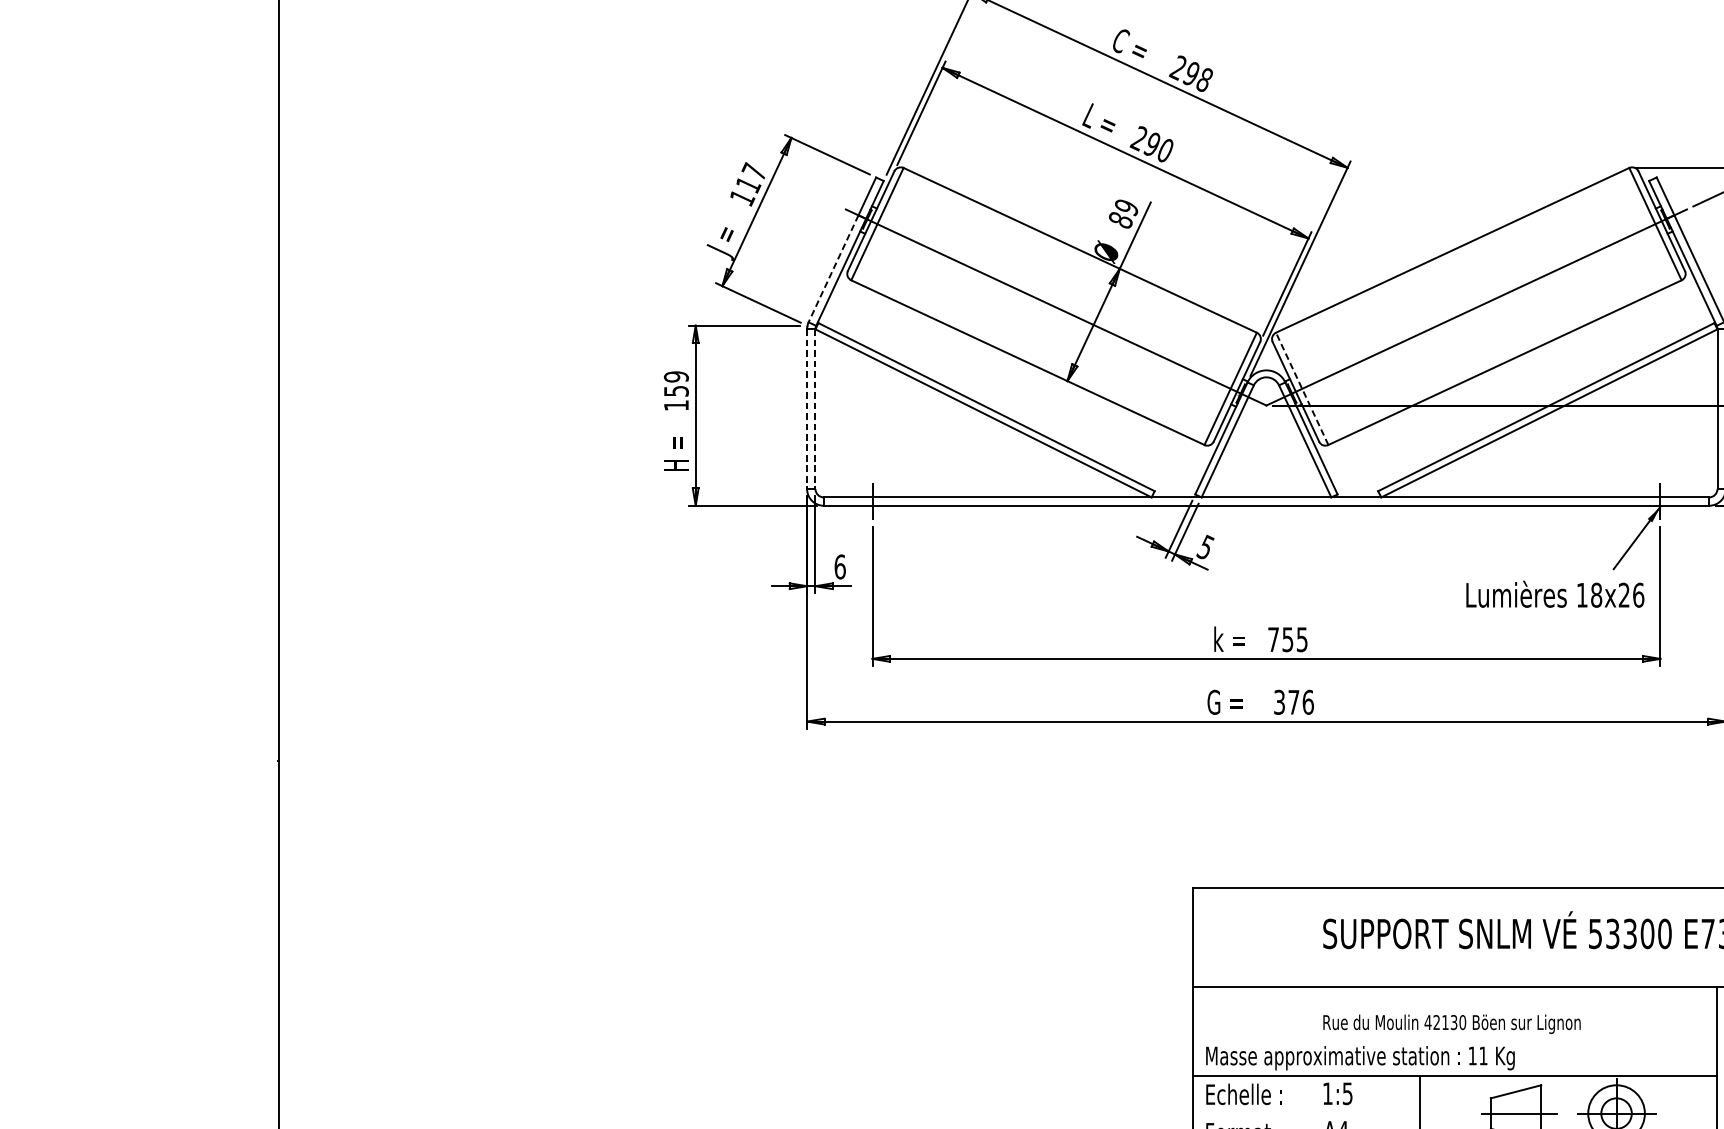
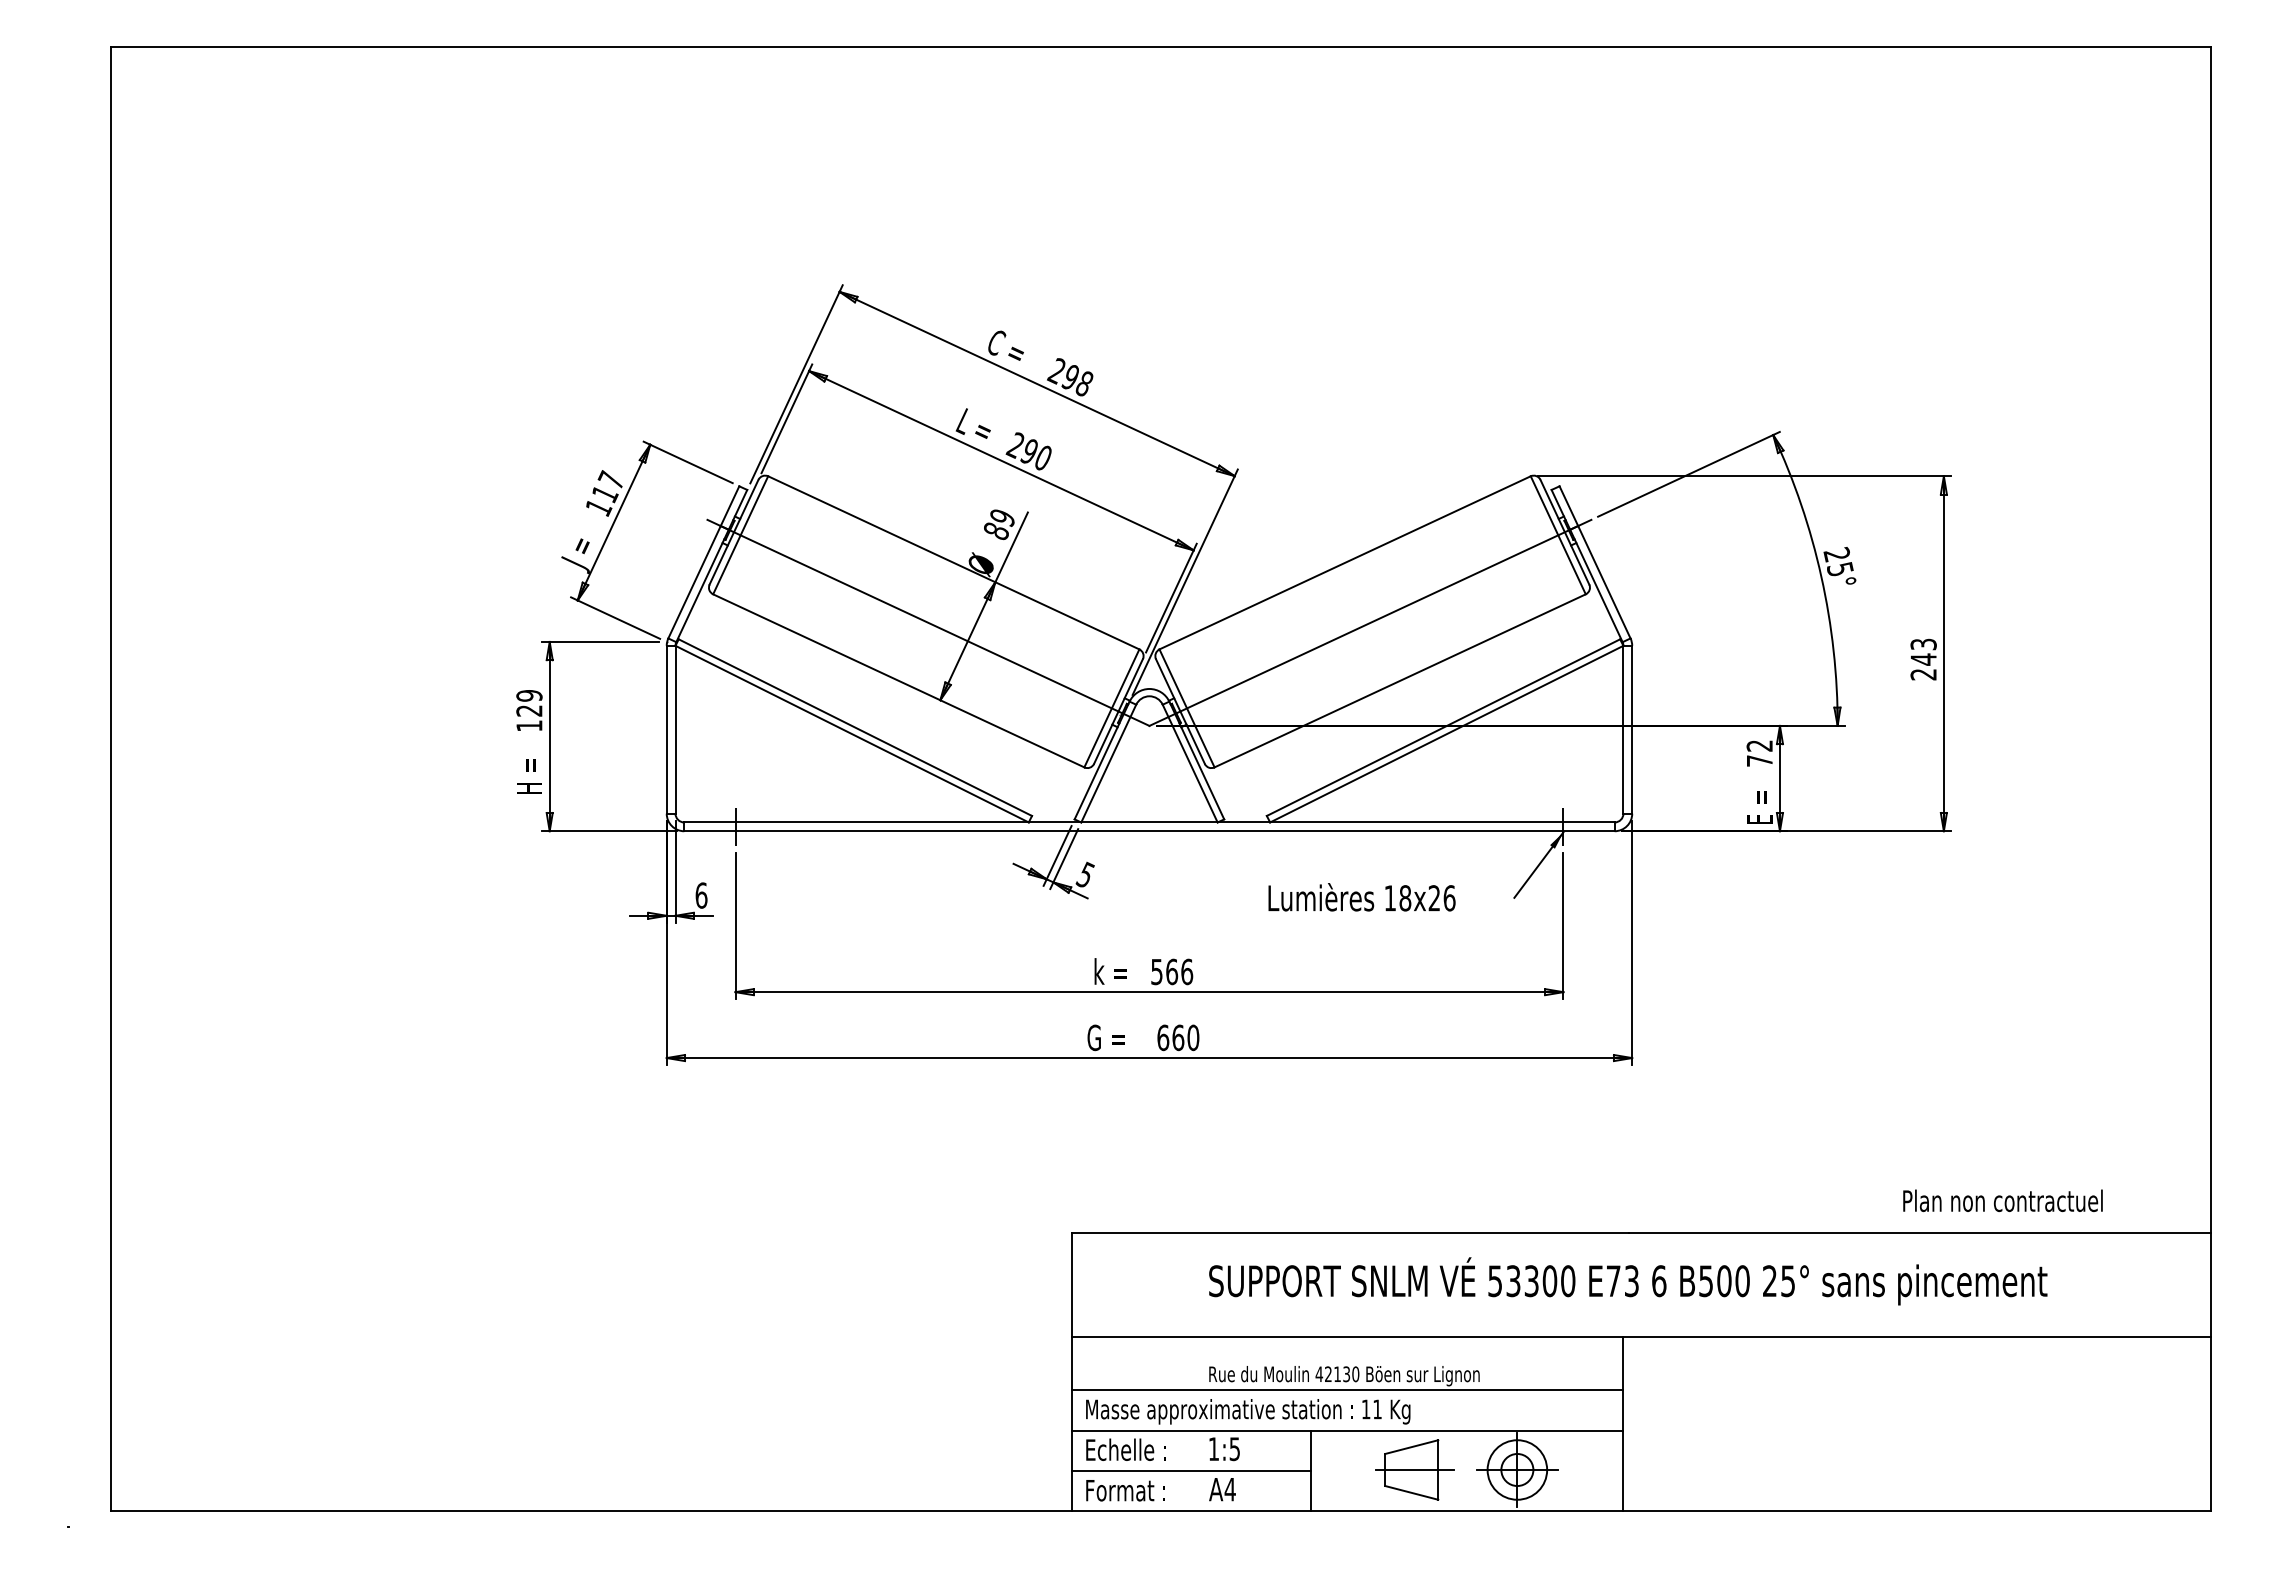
line: (833, 269) -> (694, 582), dashed -> solid
line: (1301, 388) -> (1186, 707), dashed -> solid
text: (676, 390) -> (529, 710), 159 -> 129
line: (806, 408) -> (666, 729), dashed -> solid
line: (815, 408) -> (675, 729), dashed -> solid
text: (1554, 594) -> (1361, 897), moved
text: (1288, 639) -> (1172, 971), 755 -> 566
text: (1294, 702) -> (1178, 1037), 376 -> 660
line: (1454, 1037) -> (1347, 1390), added
line: (1306, 1114) -> (1191, 1470), added

